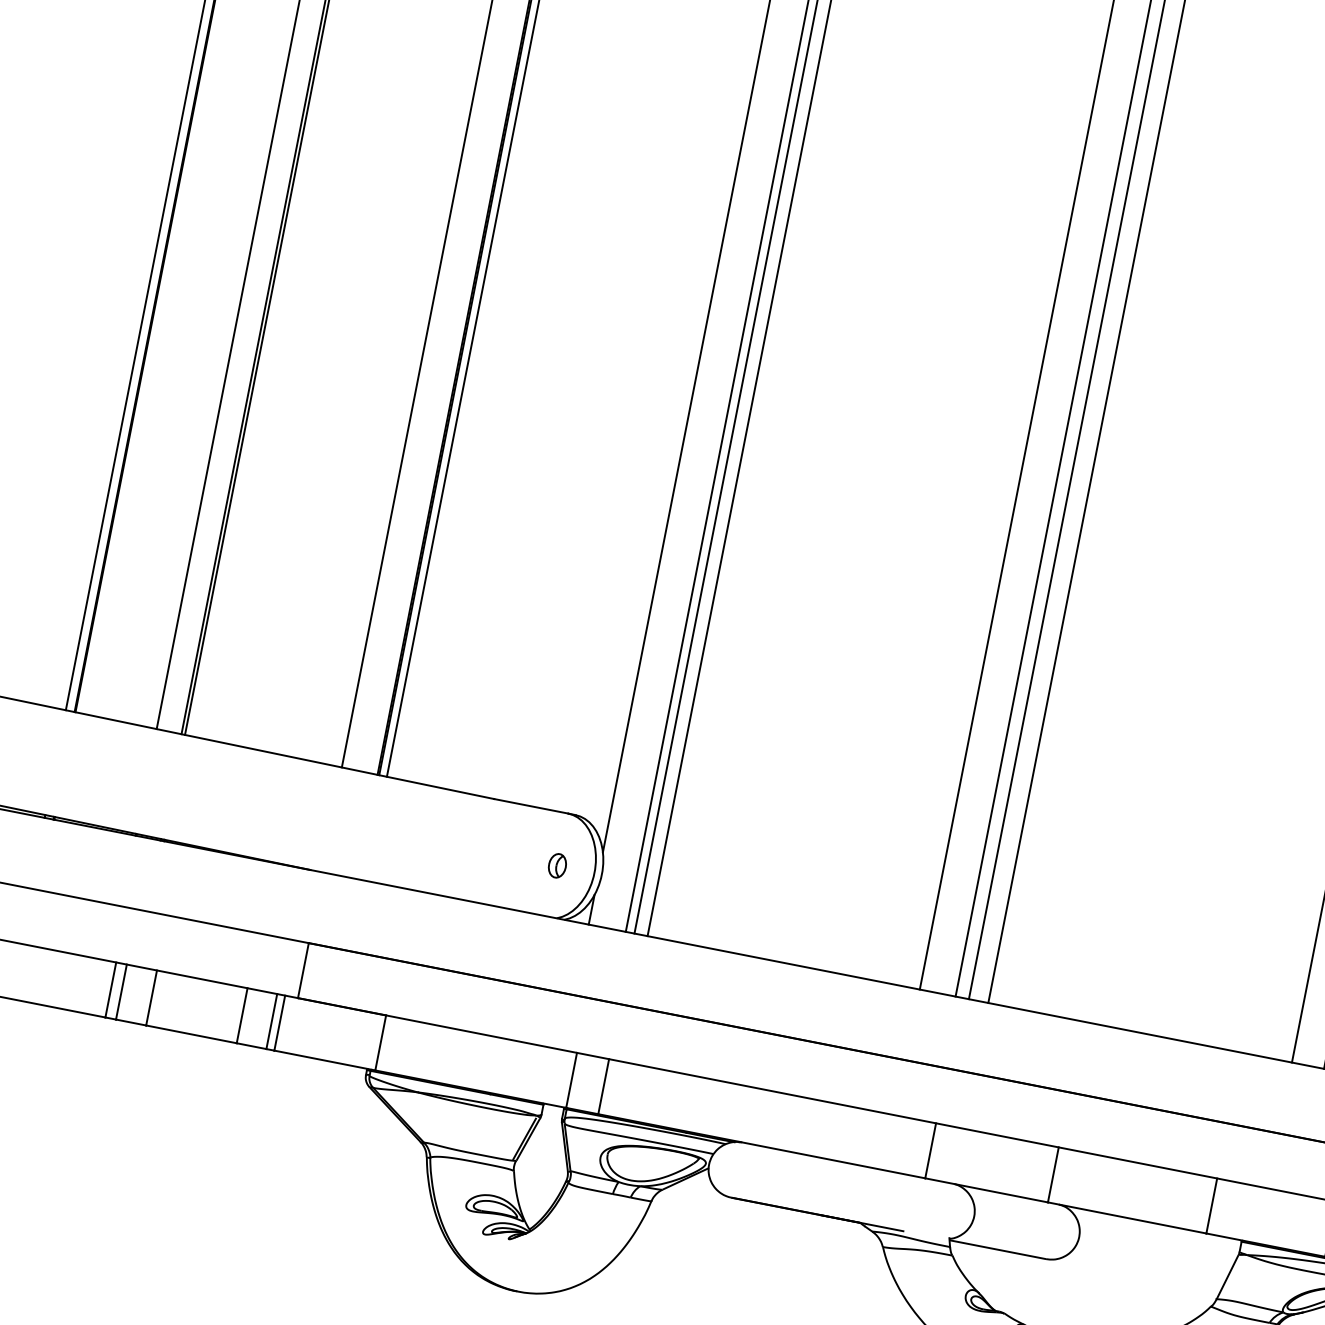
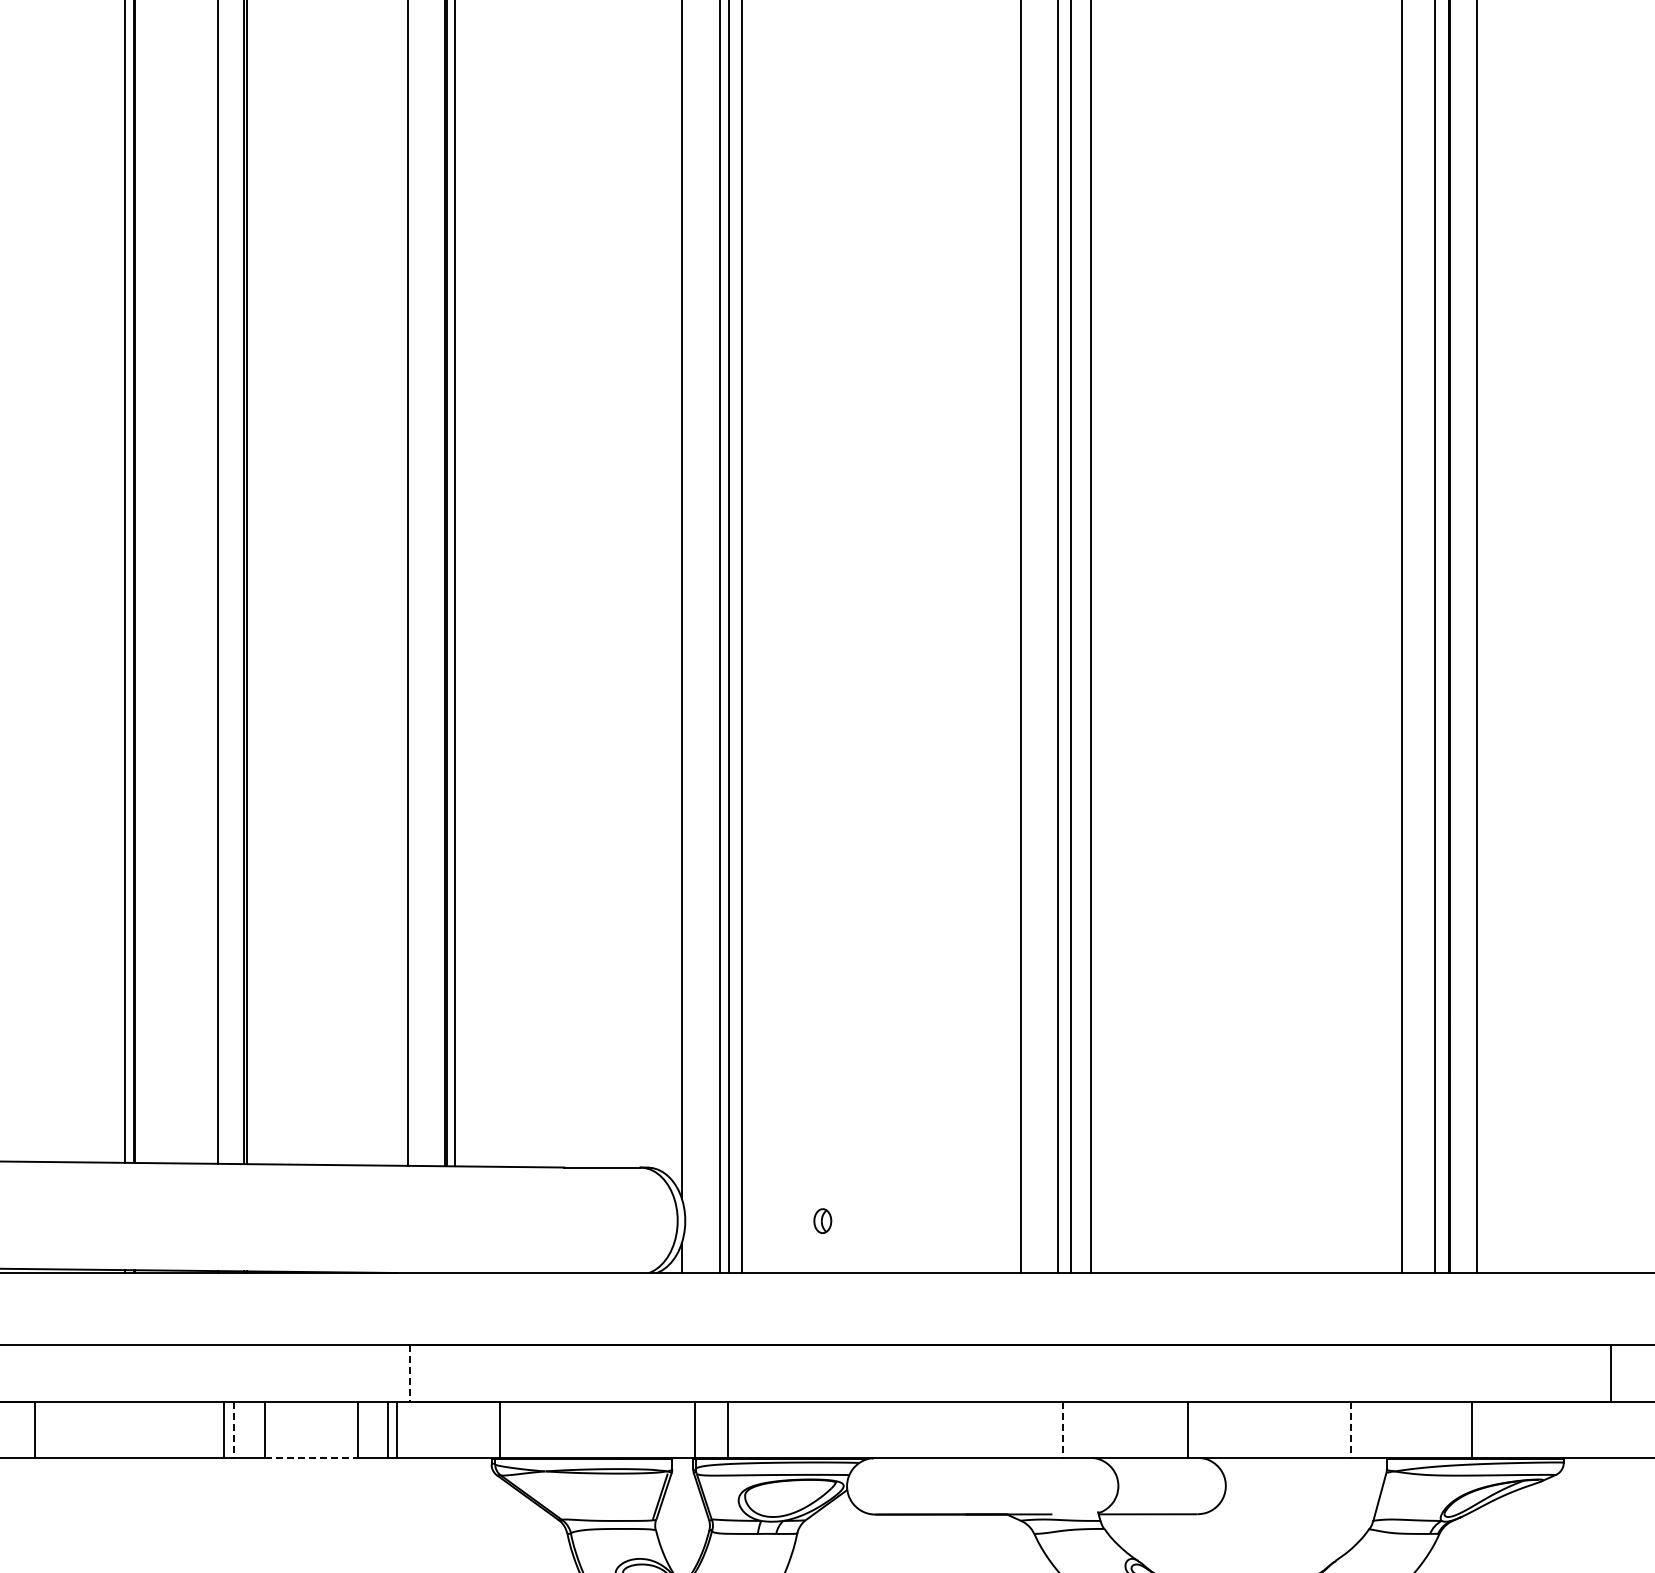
part: (557, 865) -> (822, 1220), moved
line: (303, 971) -> (409, 1374), solid -> dashed
line: (121, 992) -> (234, 1430), solid -> dashed
line: (192, 1034) -> (312, 1458), solid -> dashed
line: (930, 1151) -> (1062, 1430), solid -> dashed
line: (1211, 1206) -> (1350, 1430), solid -> dashed

